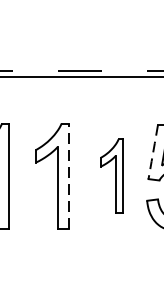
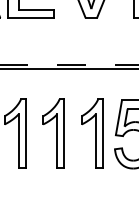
line: (152, 151) -> (118, 117), dashed -> solid
line: (69, 174) -> (64, 132), dashed -> solid
part: (112, 176) -> (92, 133), size x1.43

